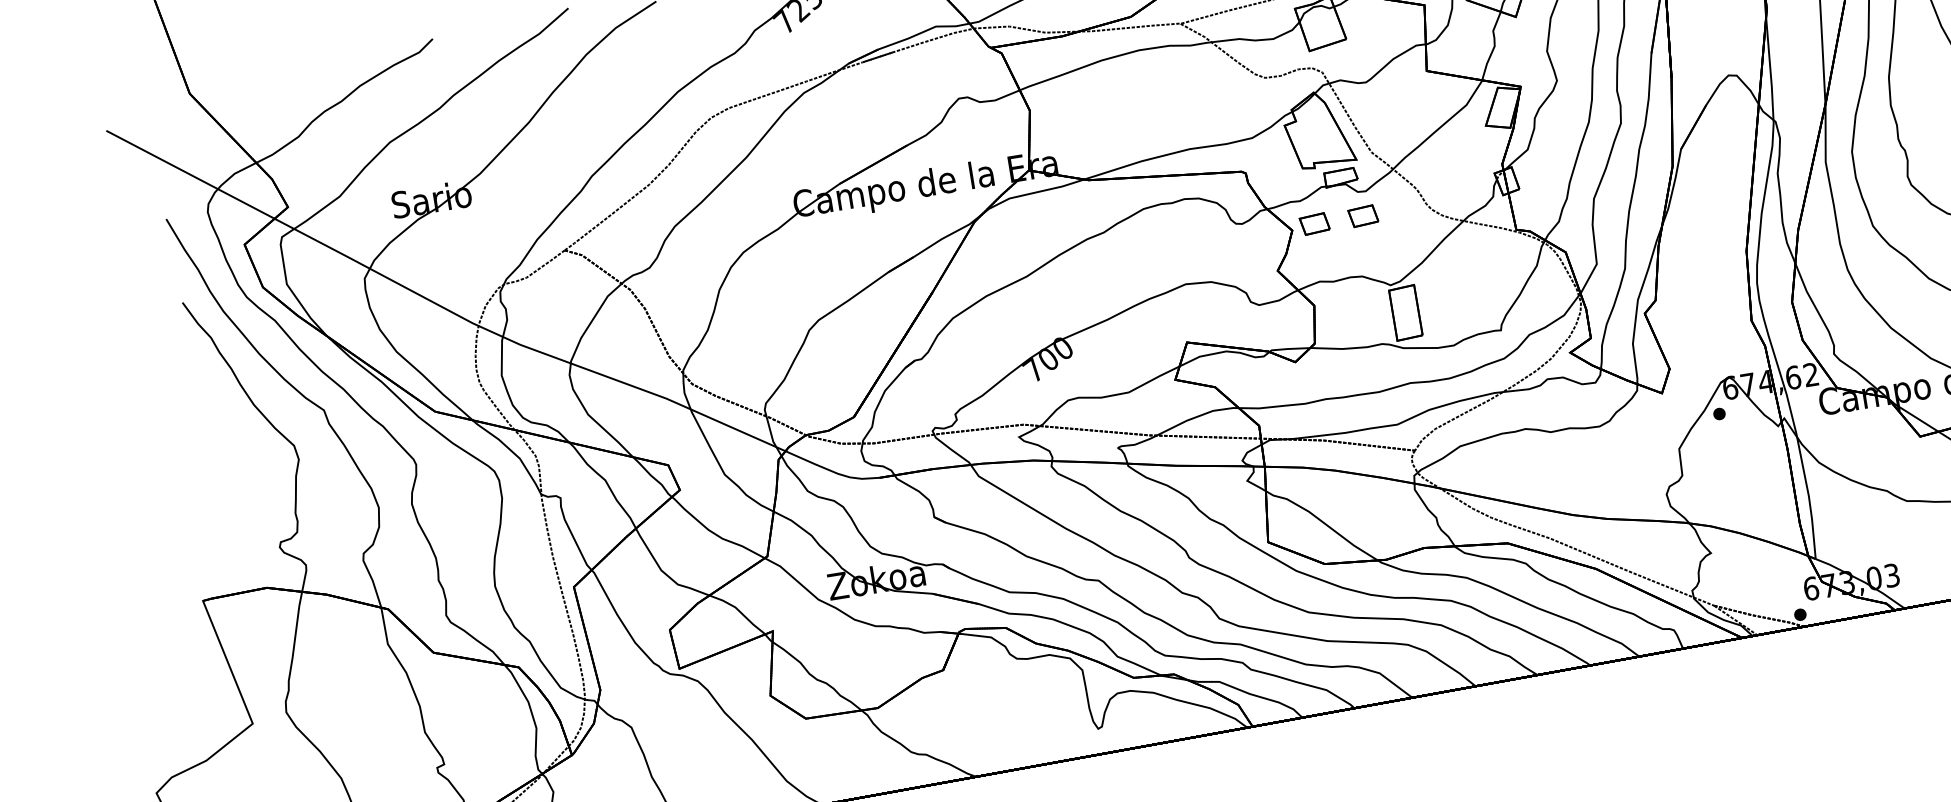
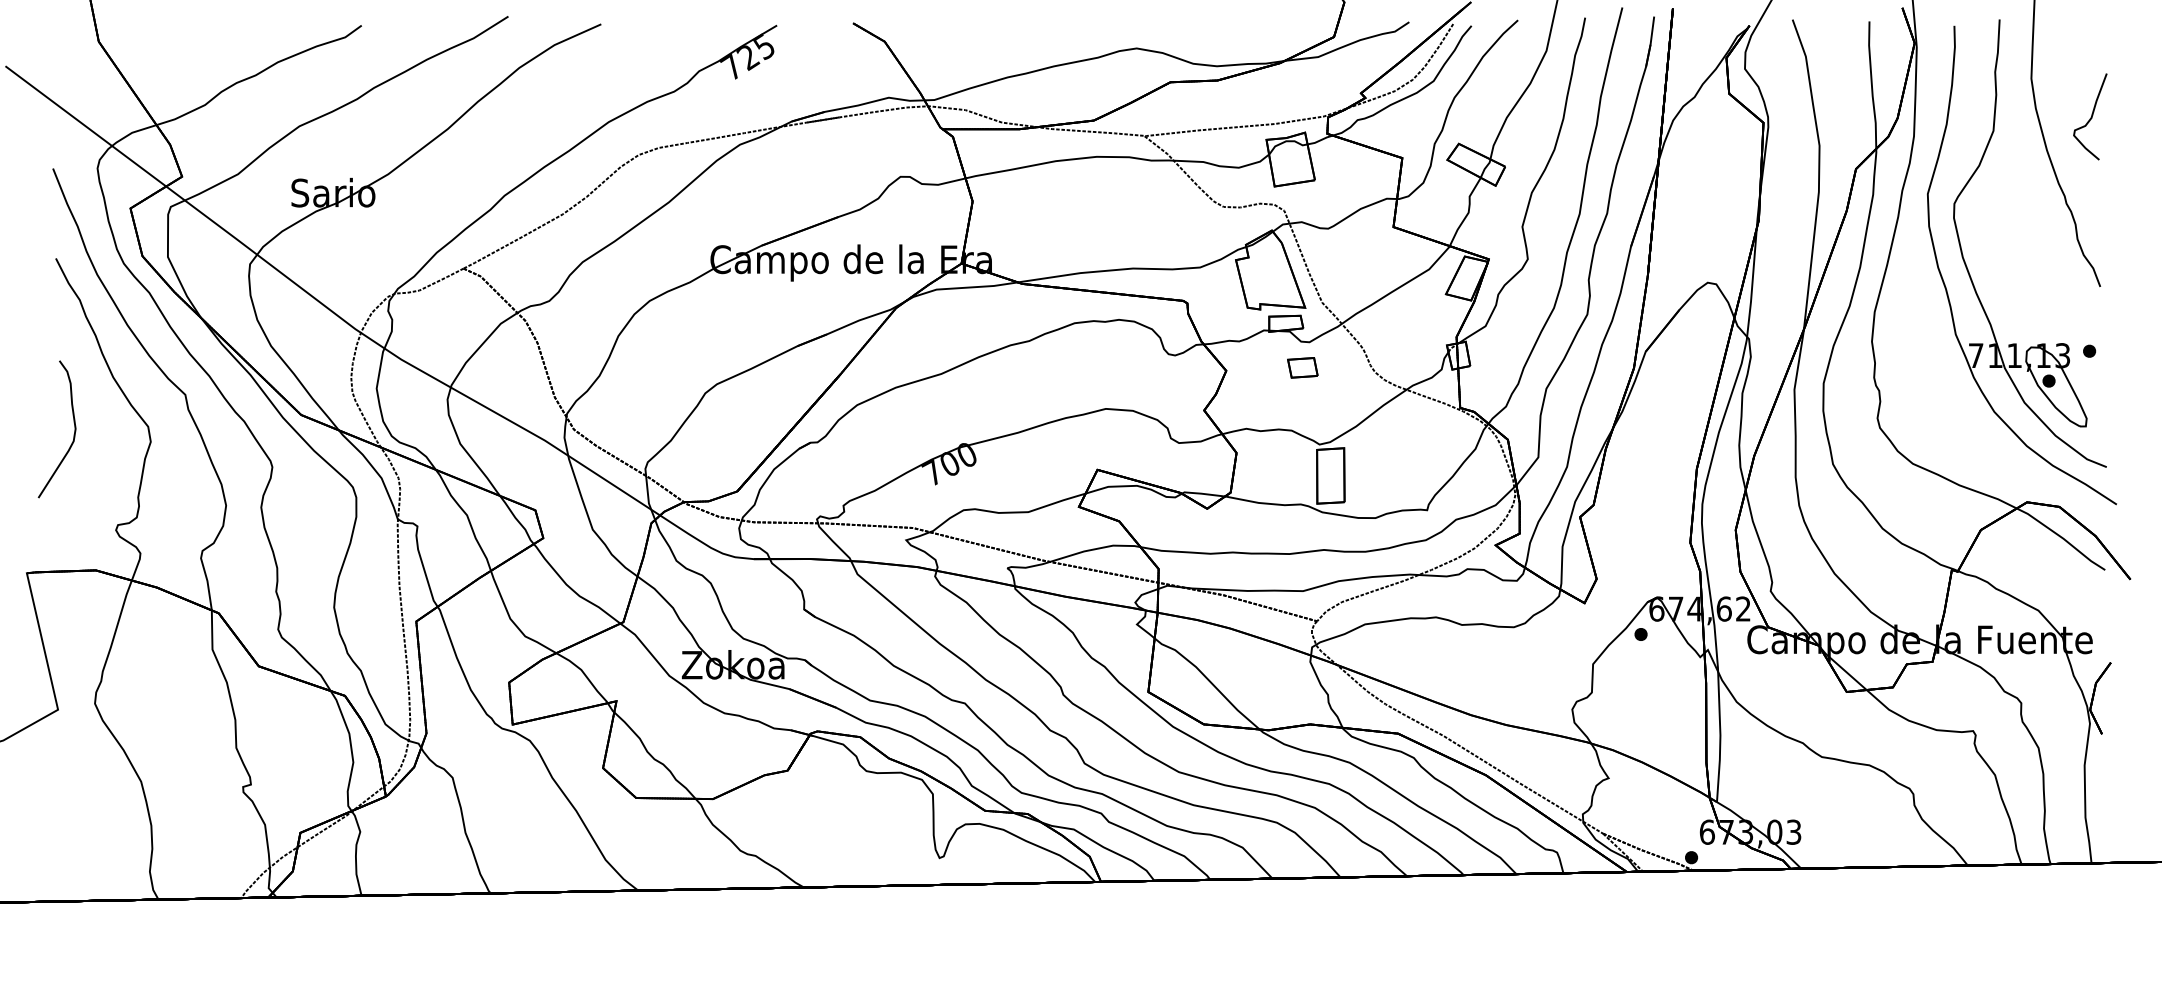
part: (1314, 223) -> (1250, 367), removed
part: (225, 464) -> (73, 434), added

